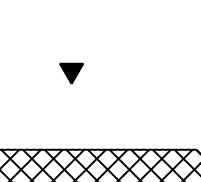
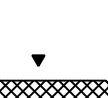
part: (71, 73) -> (38, 60), moved

